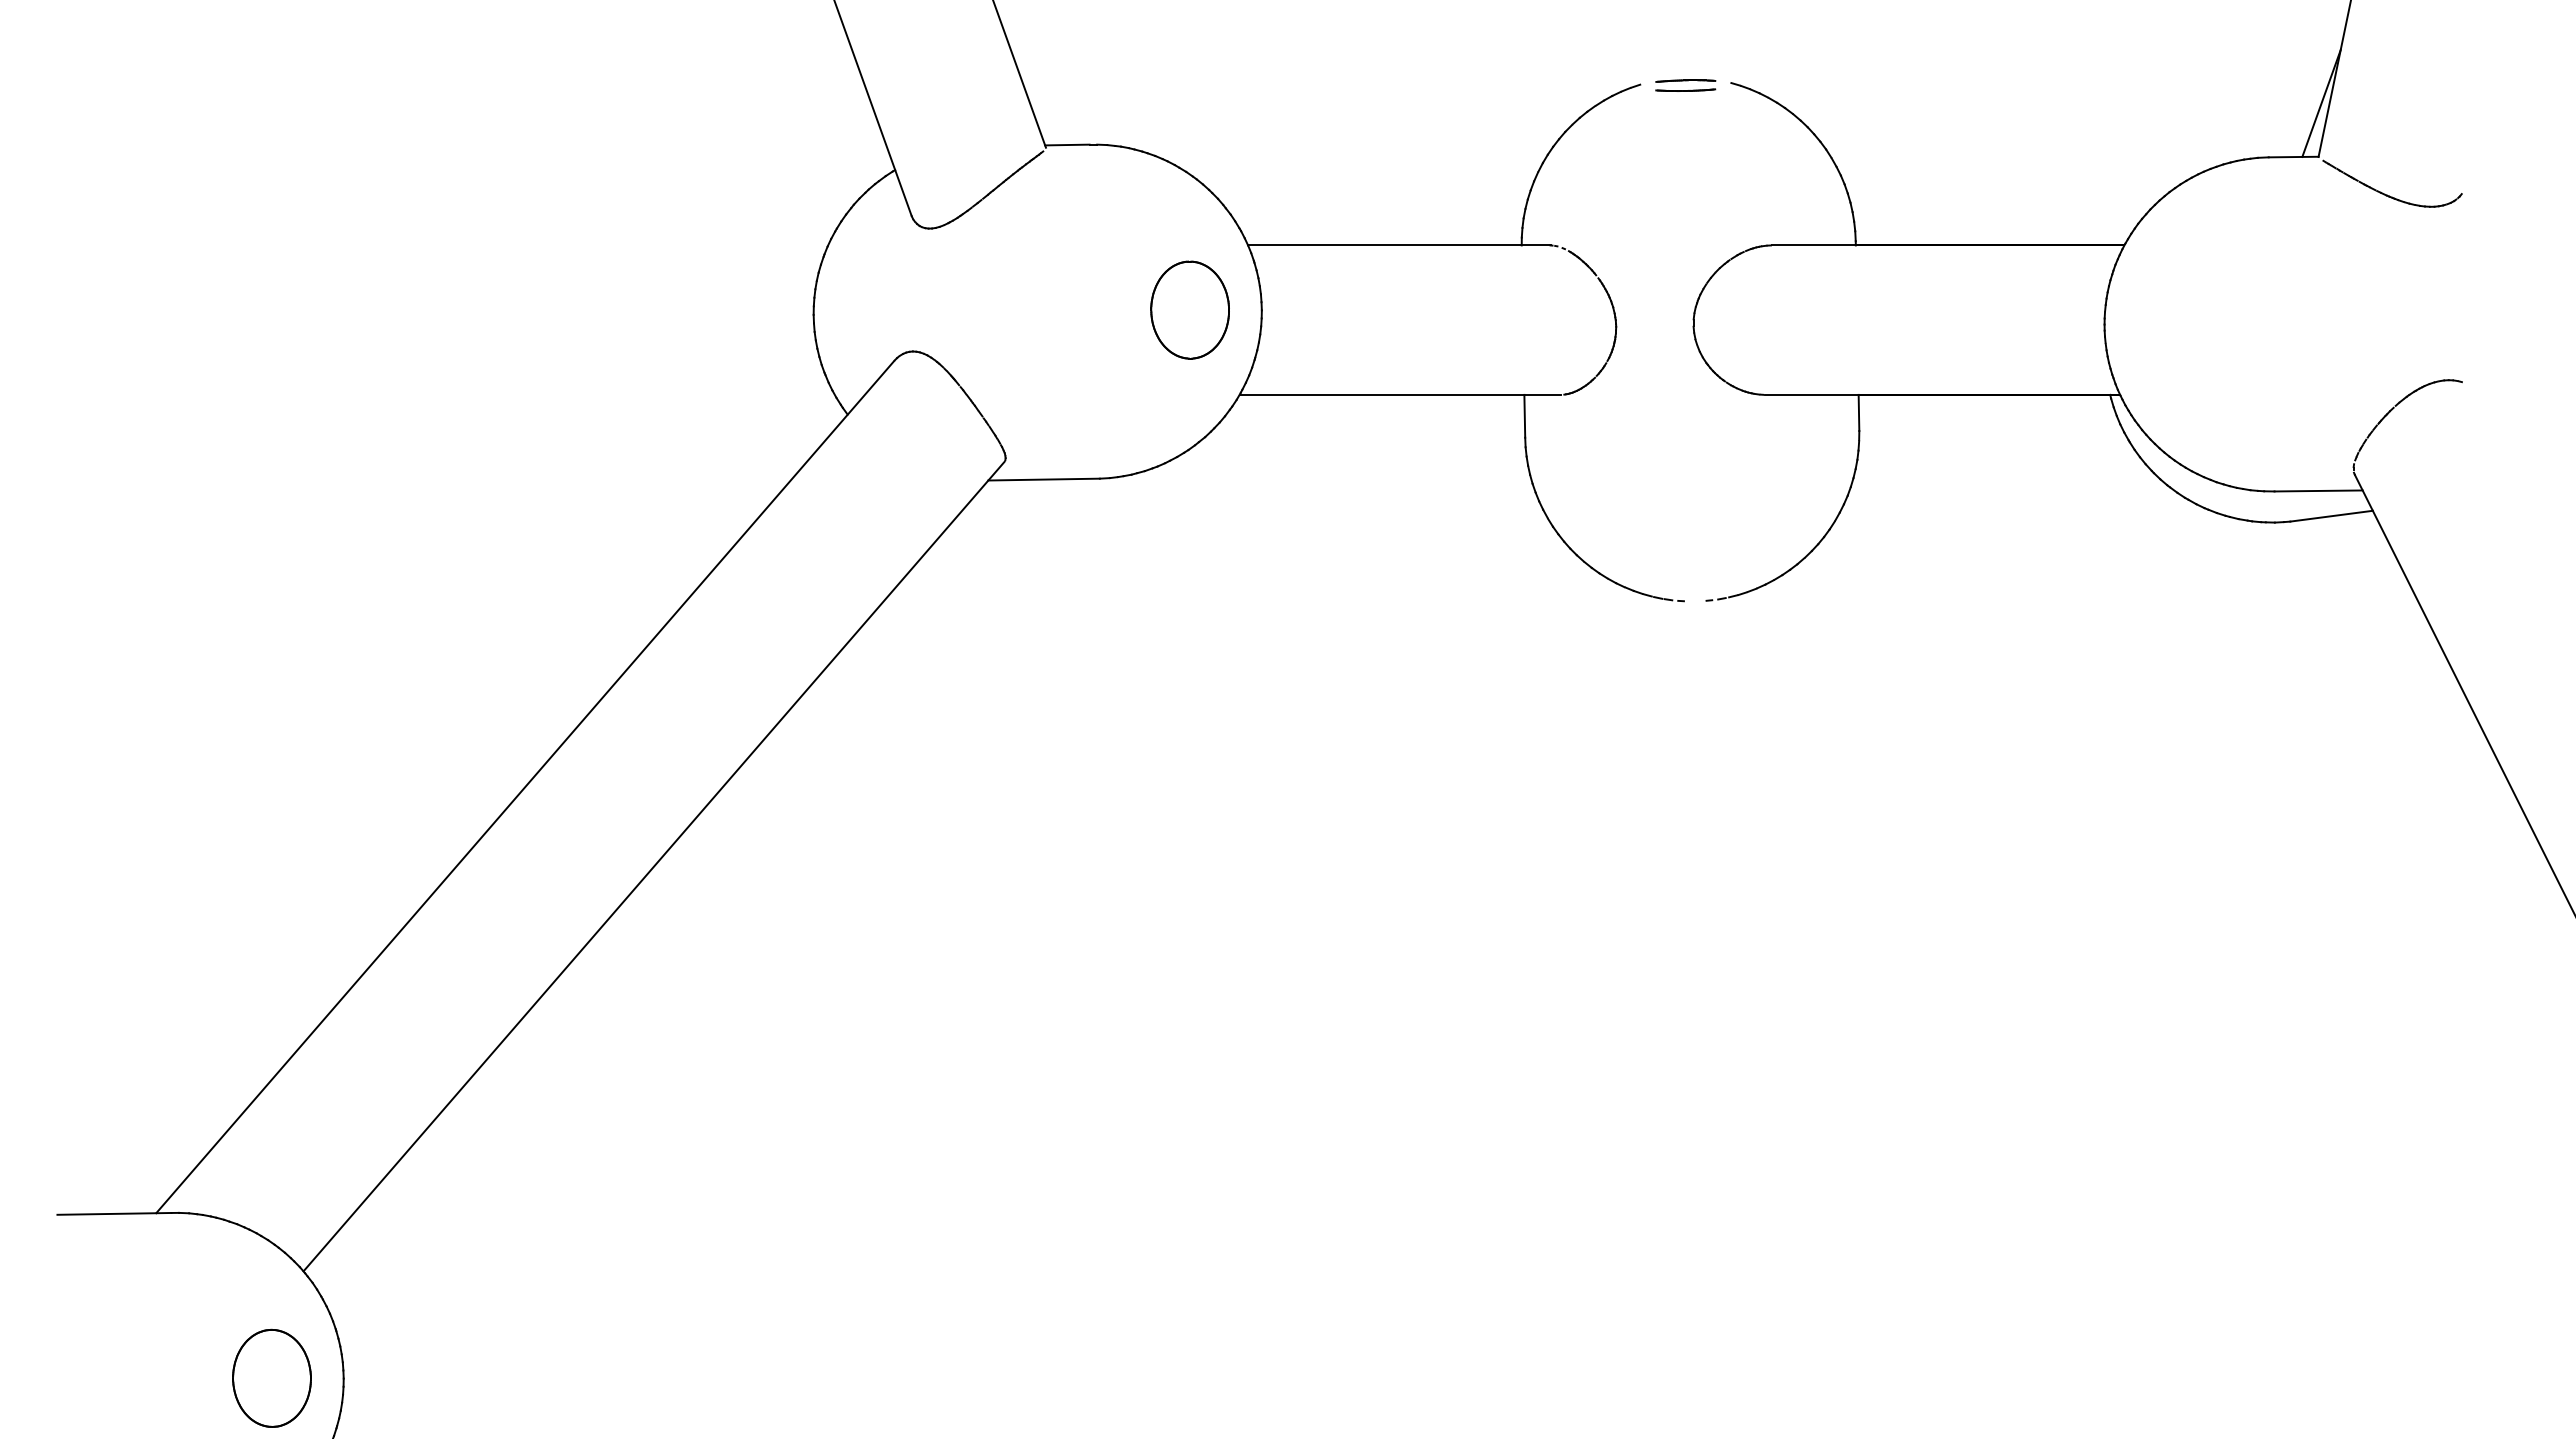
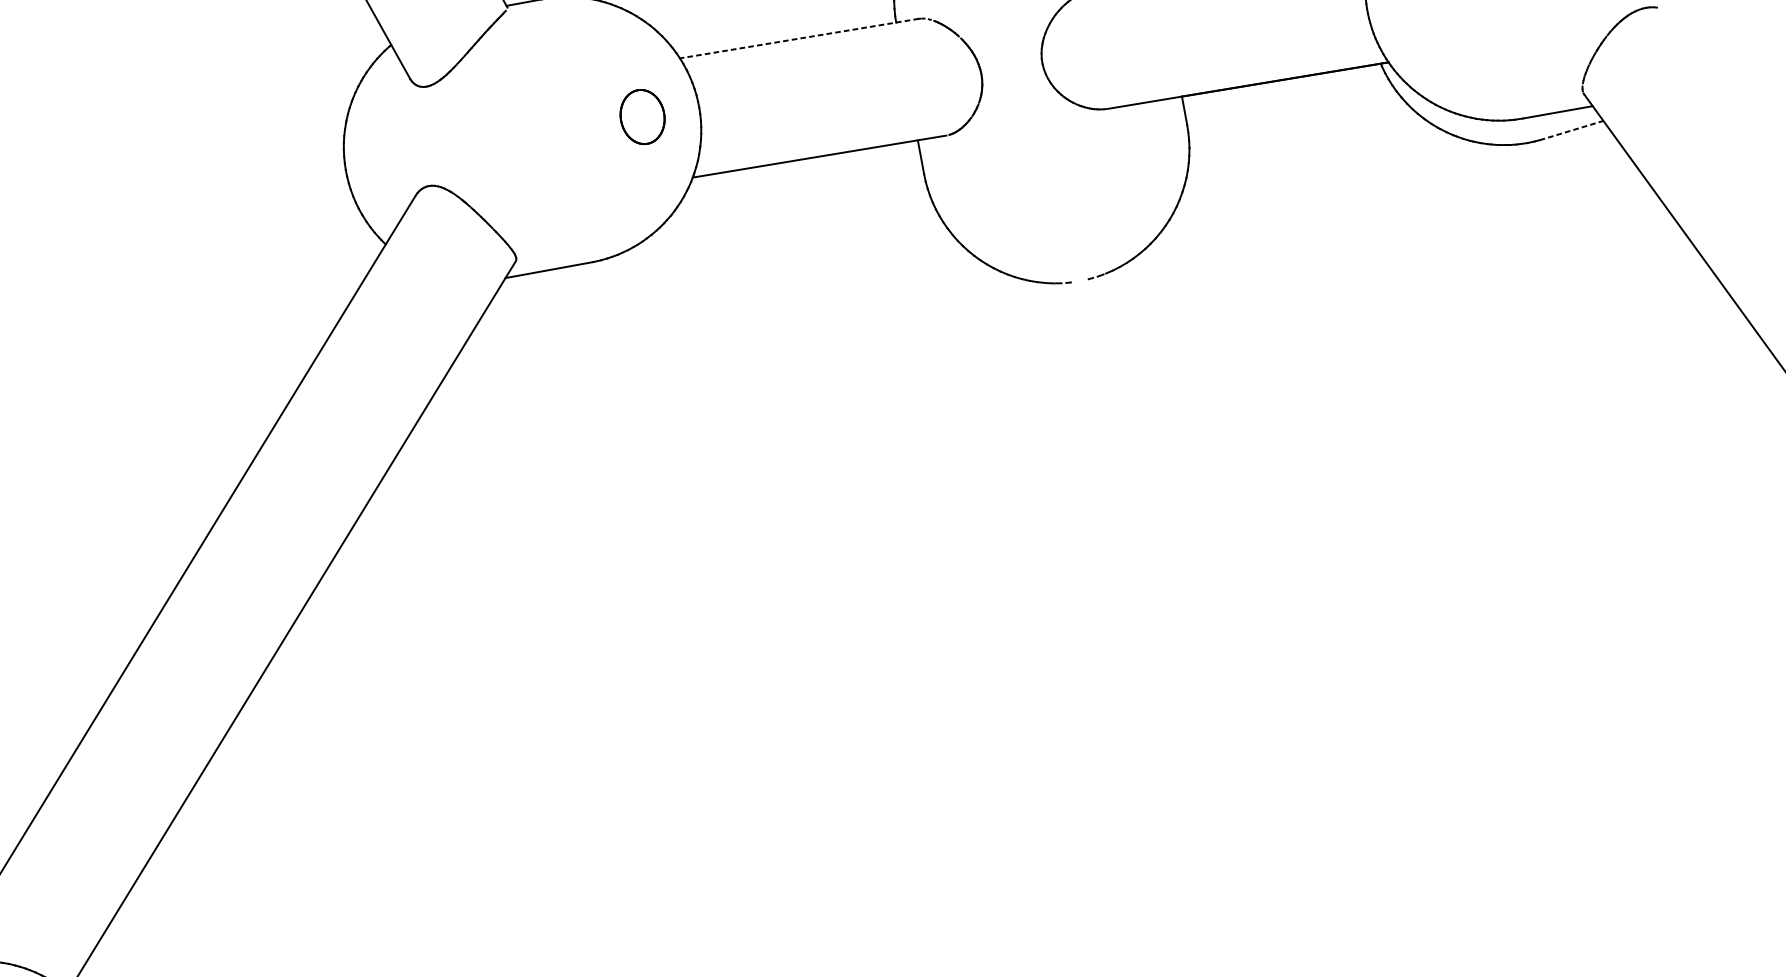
line: (1398, 245) -> (798, 38), solid -> dashed
part: (1189, 309) -> (642, 116), size x0.7
line: (2331, 516) -> (1571, 130), solid -> dashed

